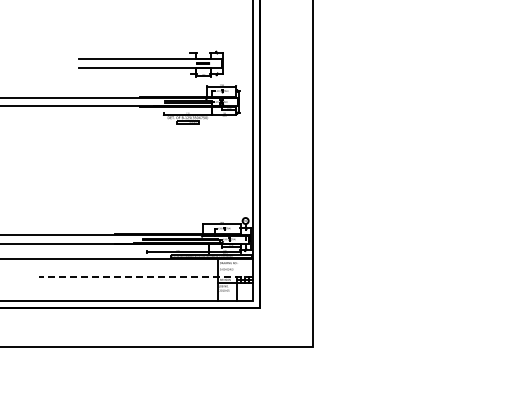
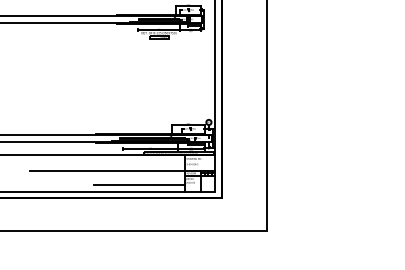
line: (145, 276) -> (122, 170), dashed -> solid
line: (165, 293) -> (139, 185), added

